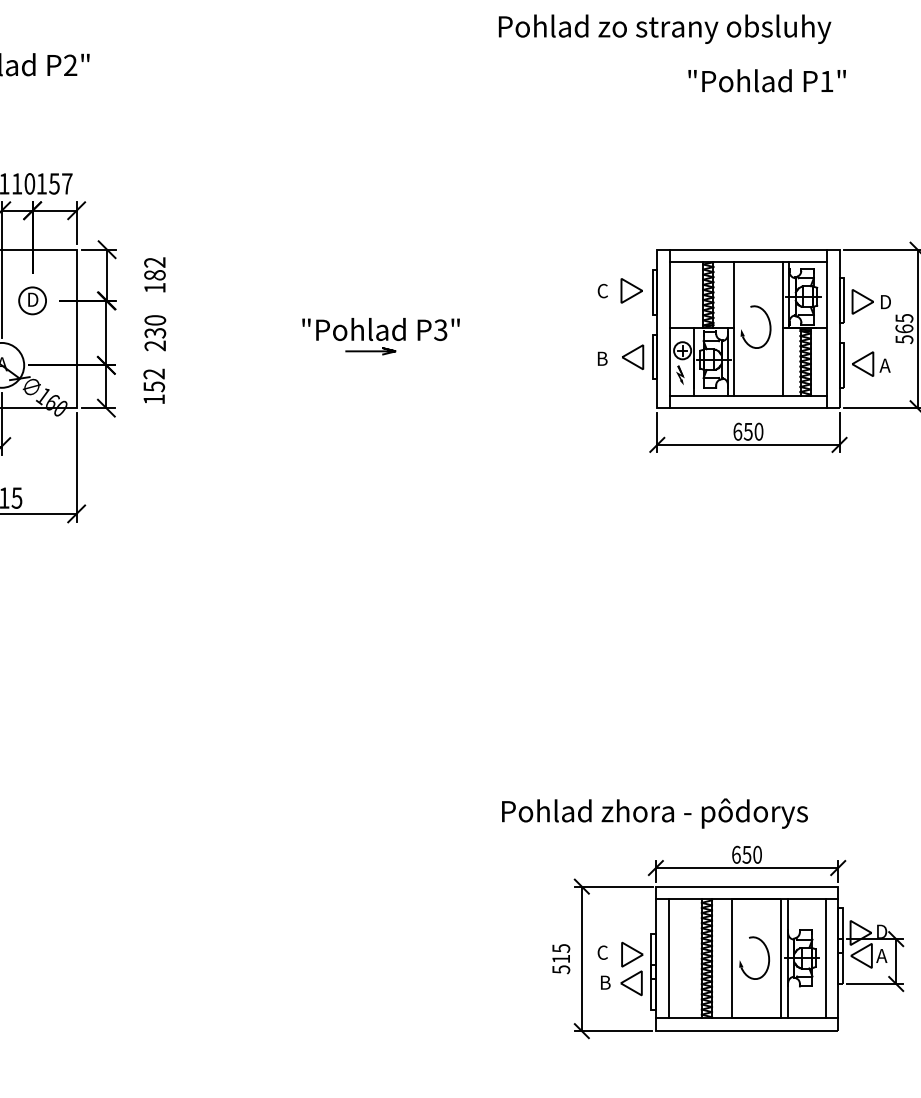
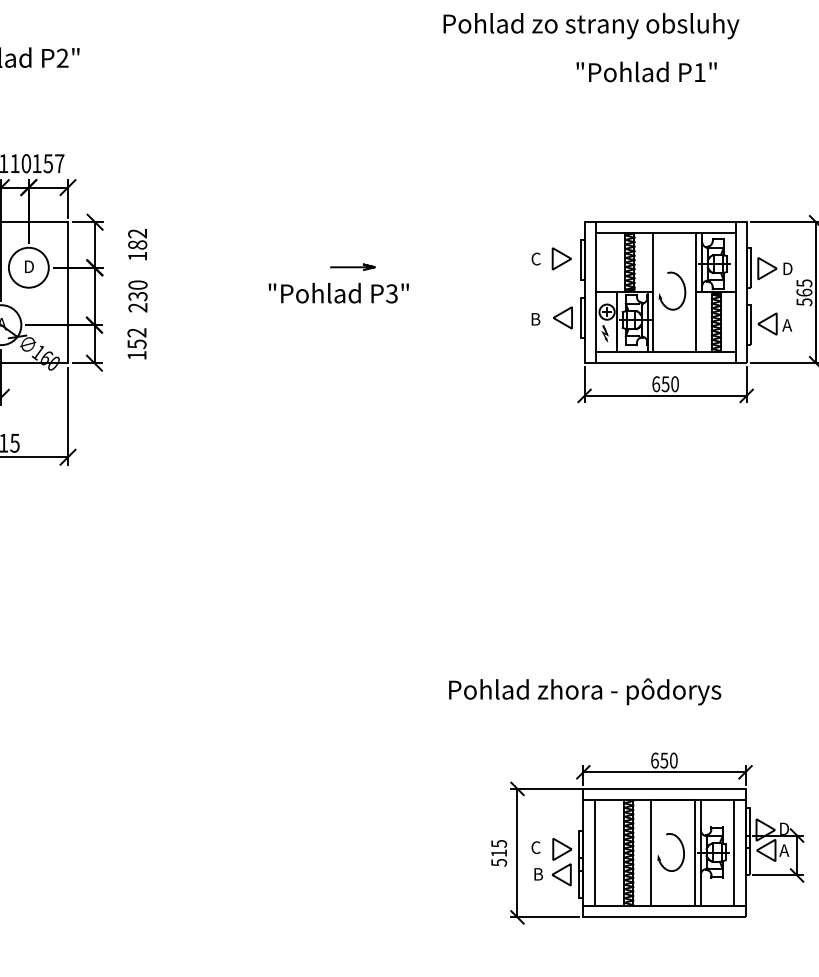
text: (766, 80) -> (646, 71), moved
circle: (32, 300) -> (28, 267), size x1.67
line: (370, 351) -> (352, 267), moved
text: (654, 813) -> (584, 691), moved

